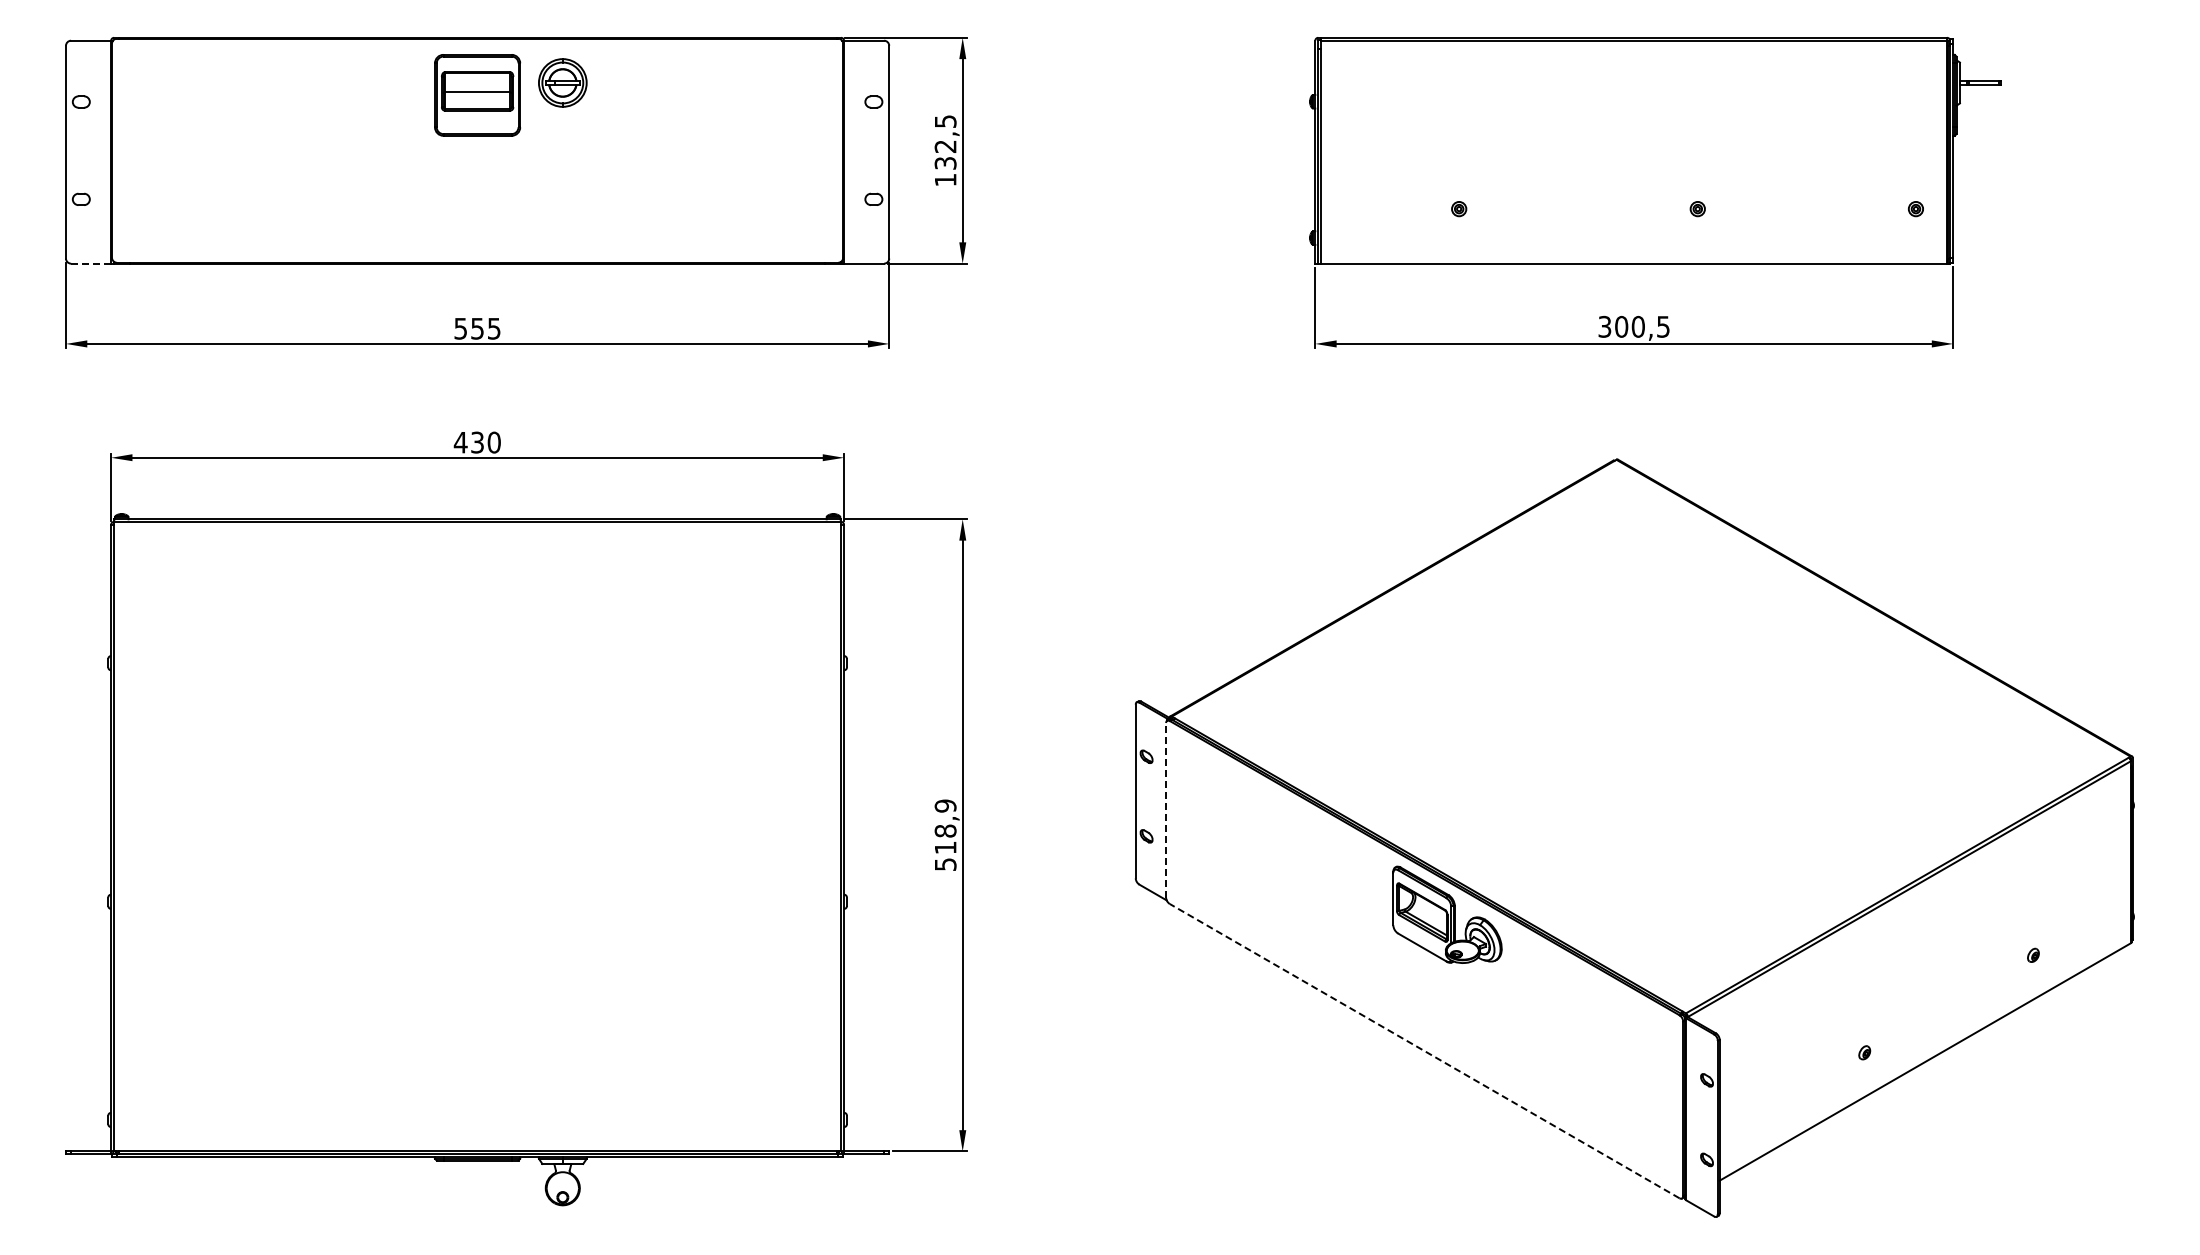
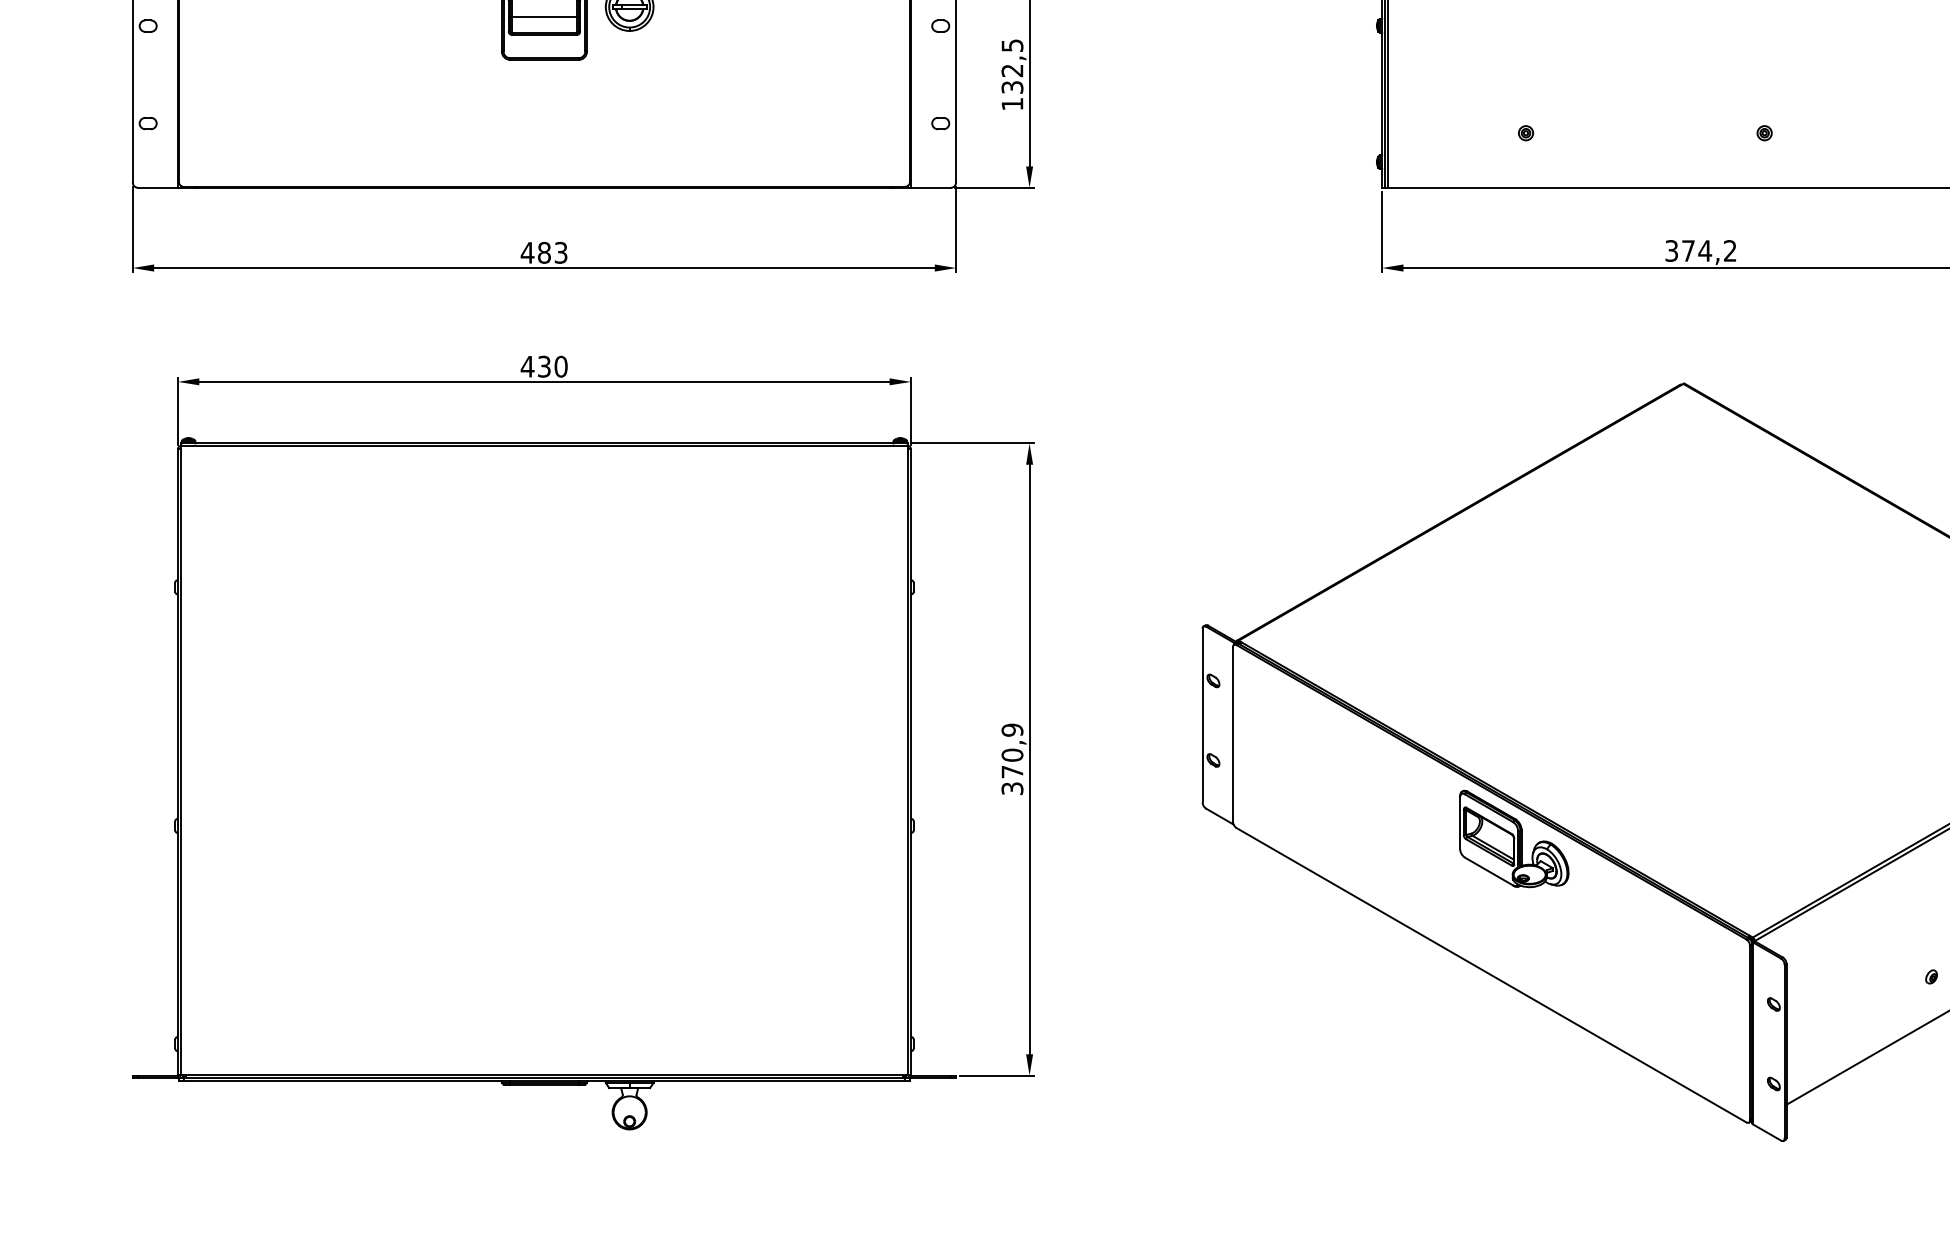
line: (90, 263) -> (157, 187), dashed -> solid
text: (1642, 326) -> (1709, 250), 300,5 -> 374,2
text: (476, 328) -> (543, 252), 555 -> 483
line: (1166, 809) -> (1233, 733), dashed -> solid
text: (945, 847) -> (1012, 771), 518,9 -> 370,9
line: (1424, 1050) -> (1491, 974), dashed -> solid

